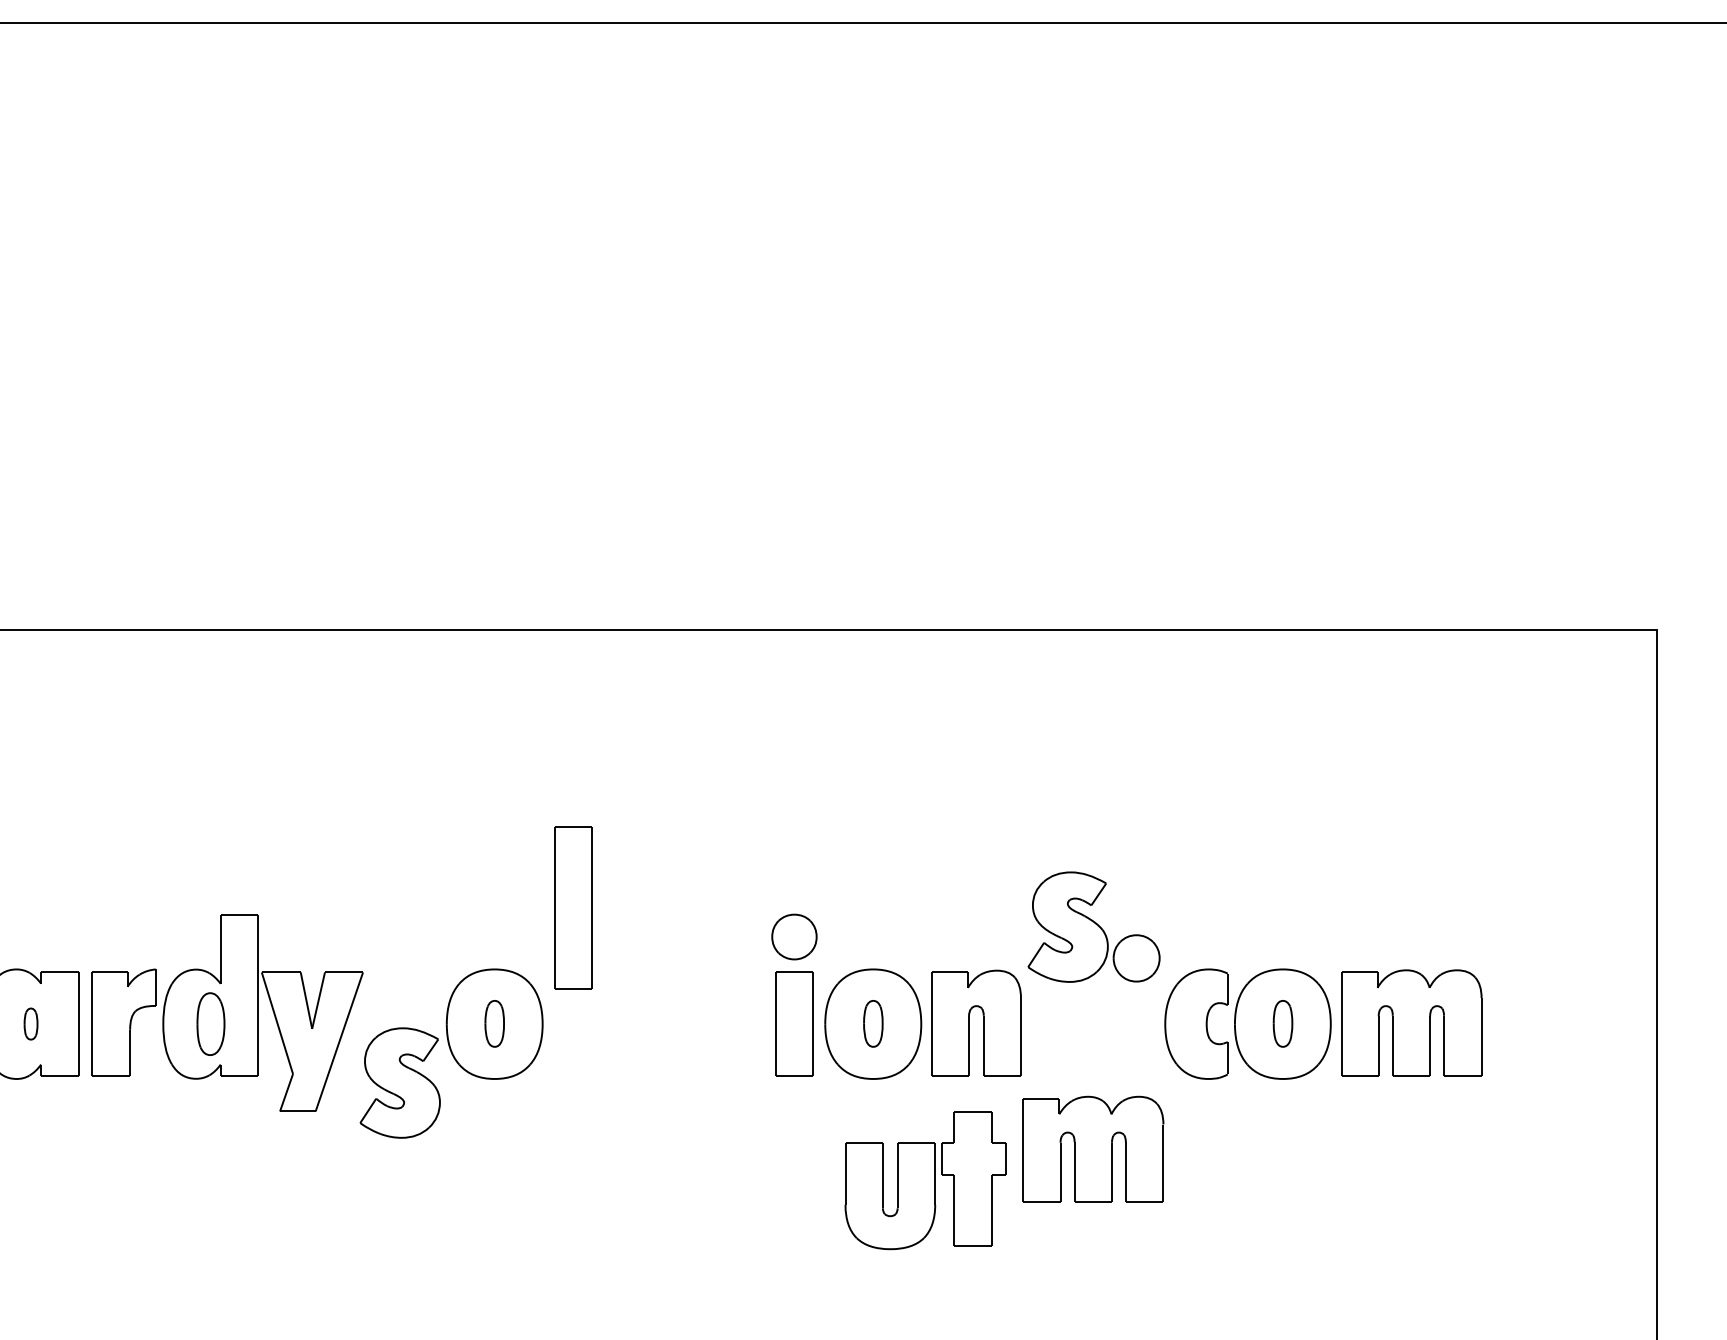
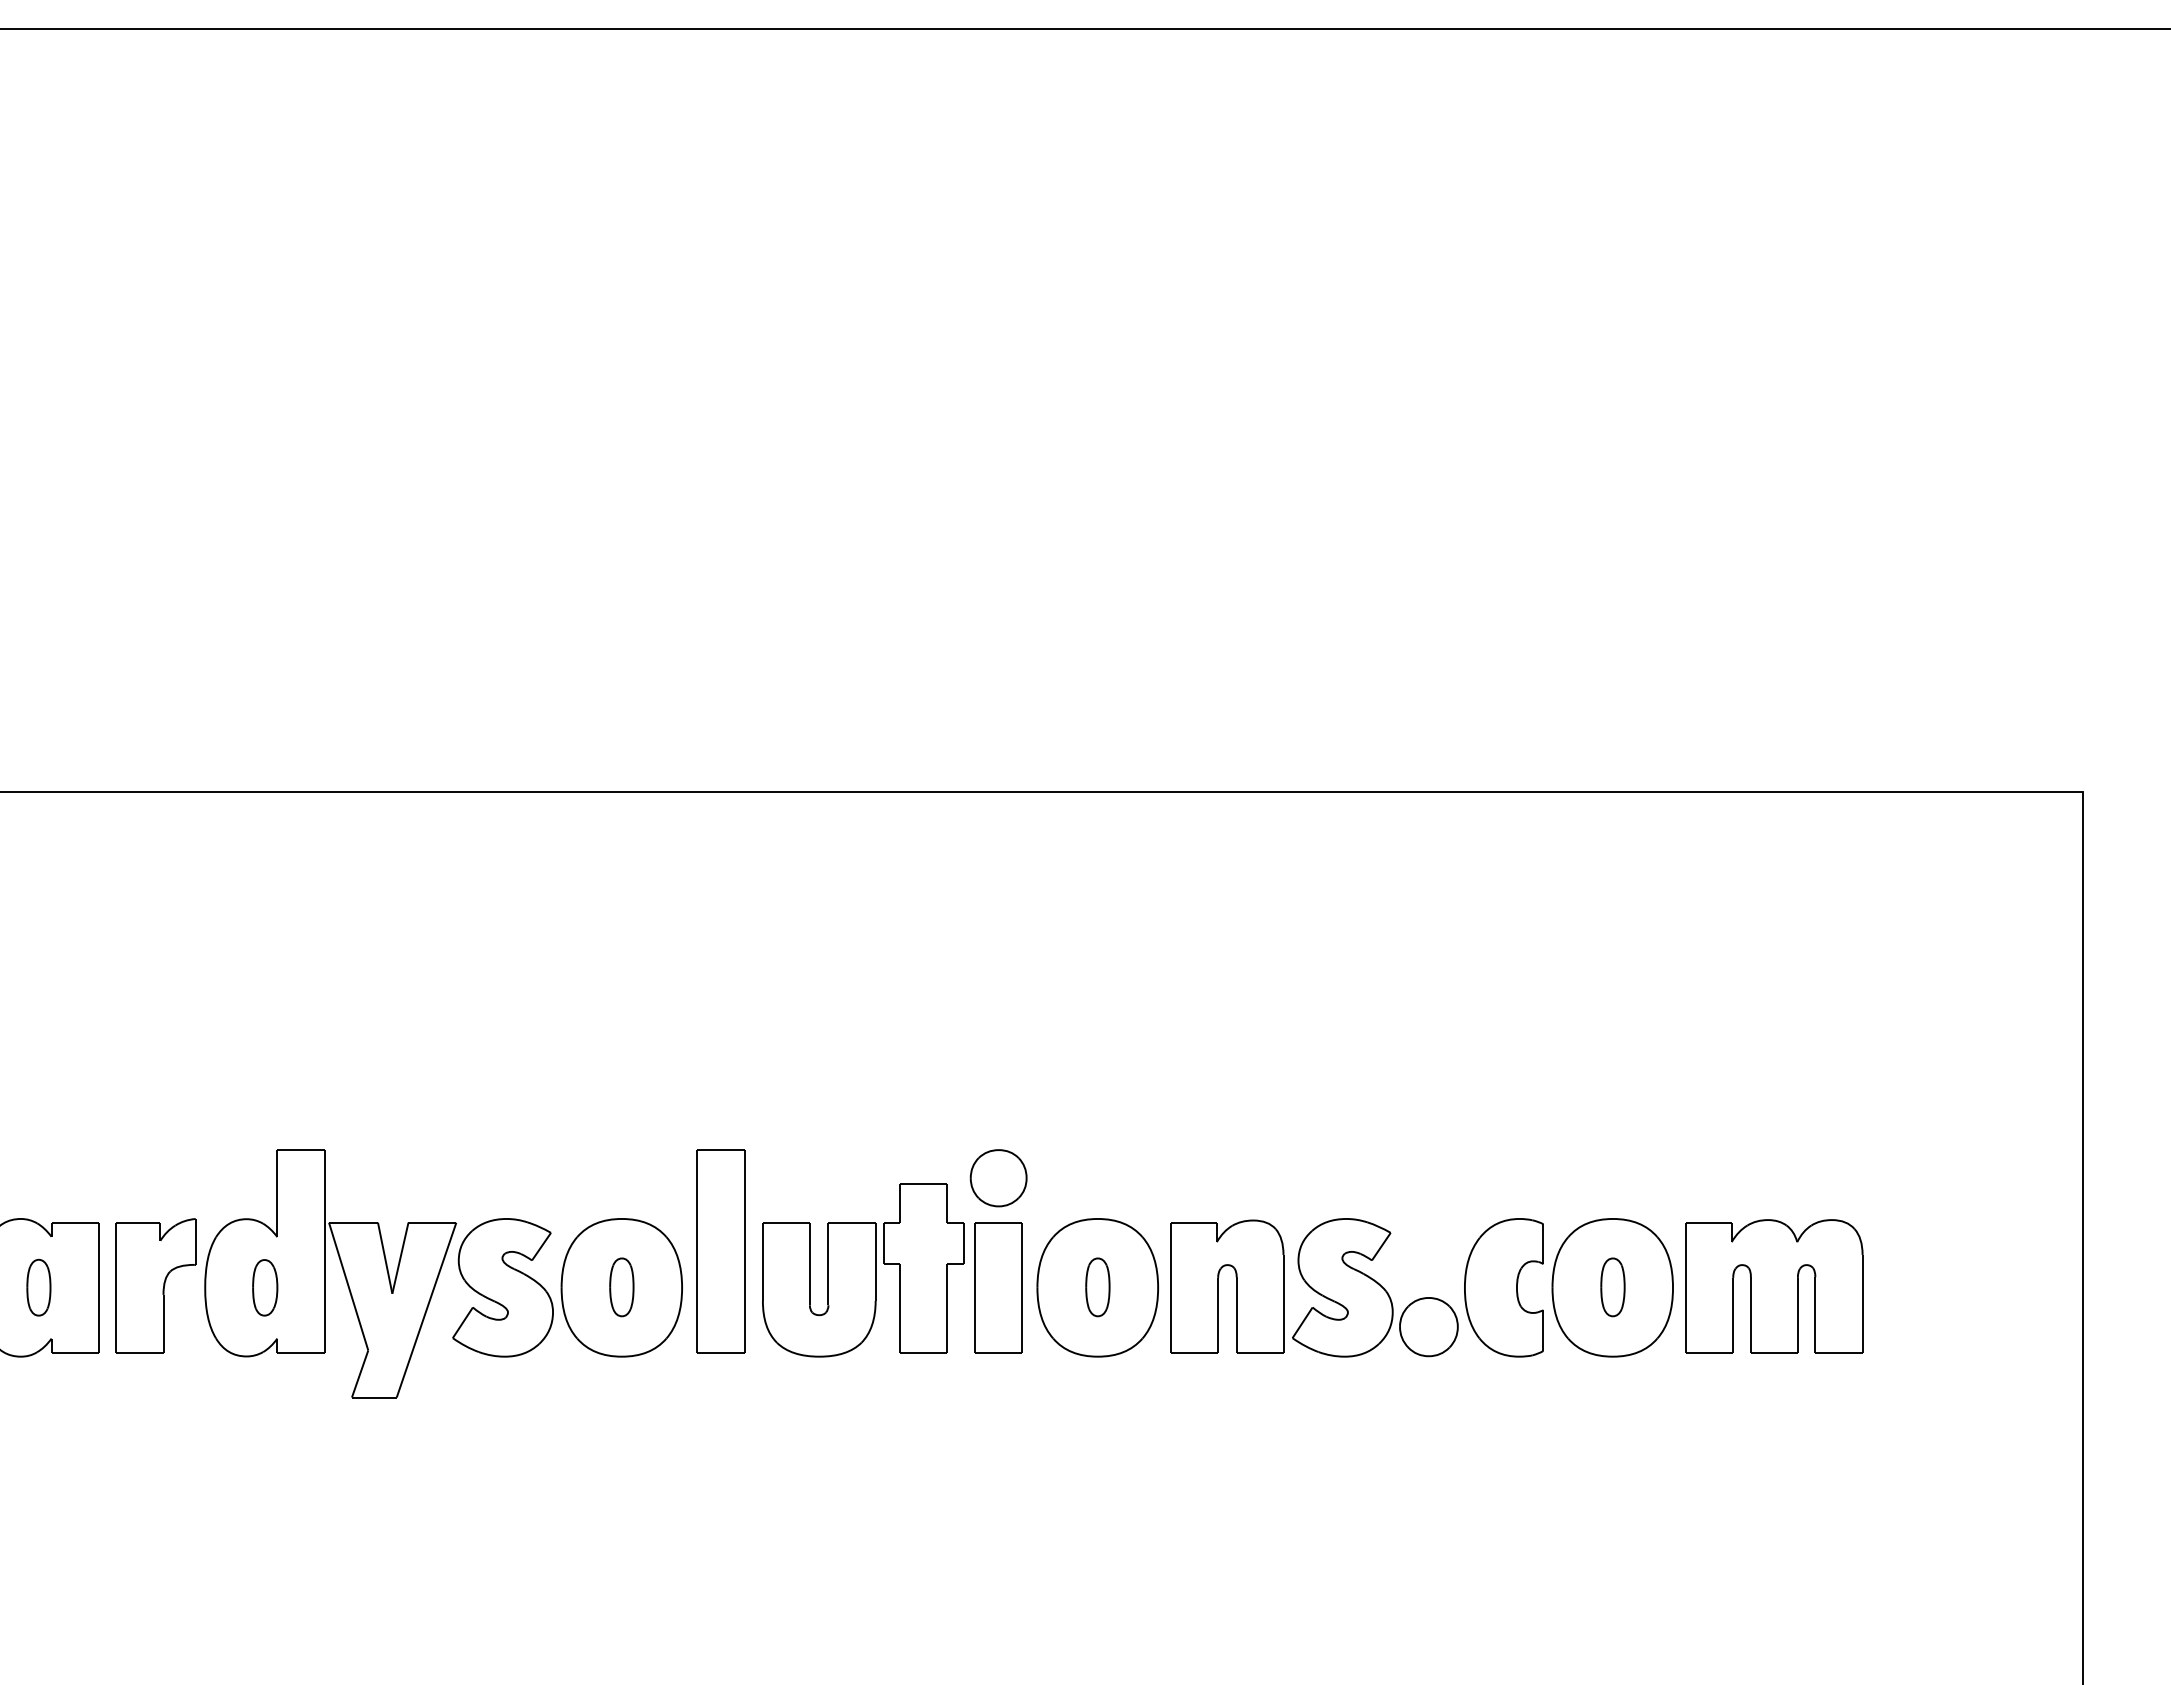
part: (573, 907) -> (720, 1251), moved
part: (1094, 926) -> (1375, 1287), moved
part: (30, 1023) -> (38, 1287), size x1.43
part: (211, 1023) -> (265, 1287), size x0.71
part: (399, 1082) -> (502, 1287), moved
part: (1093, 1149) -> (1374, 1445), removed
part: (925, 1180) -> (863, 1270), moved

